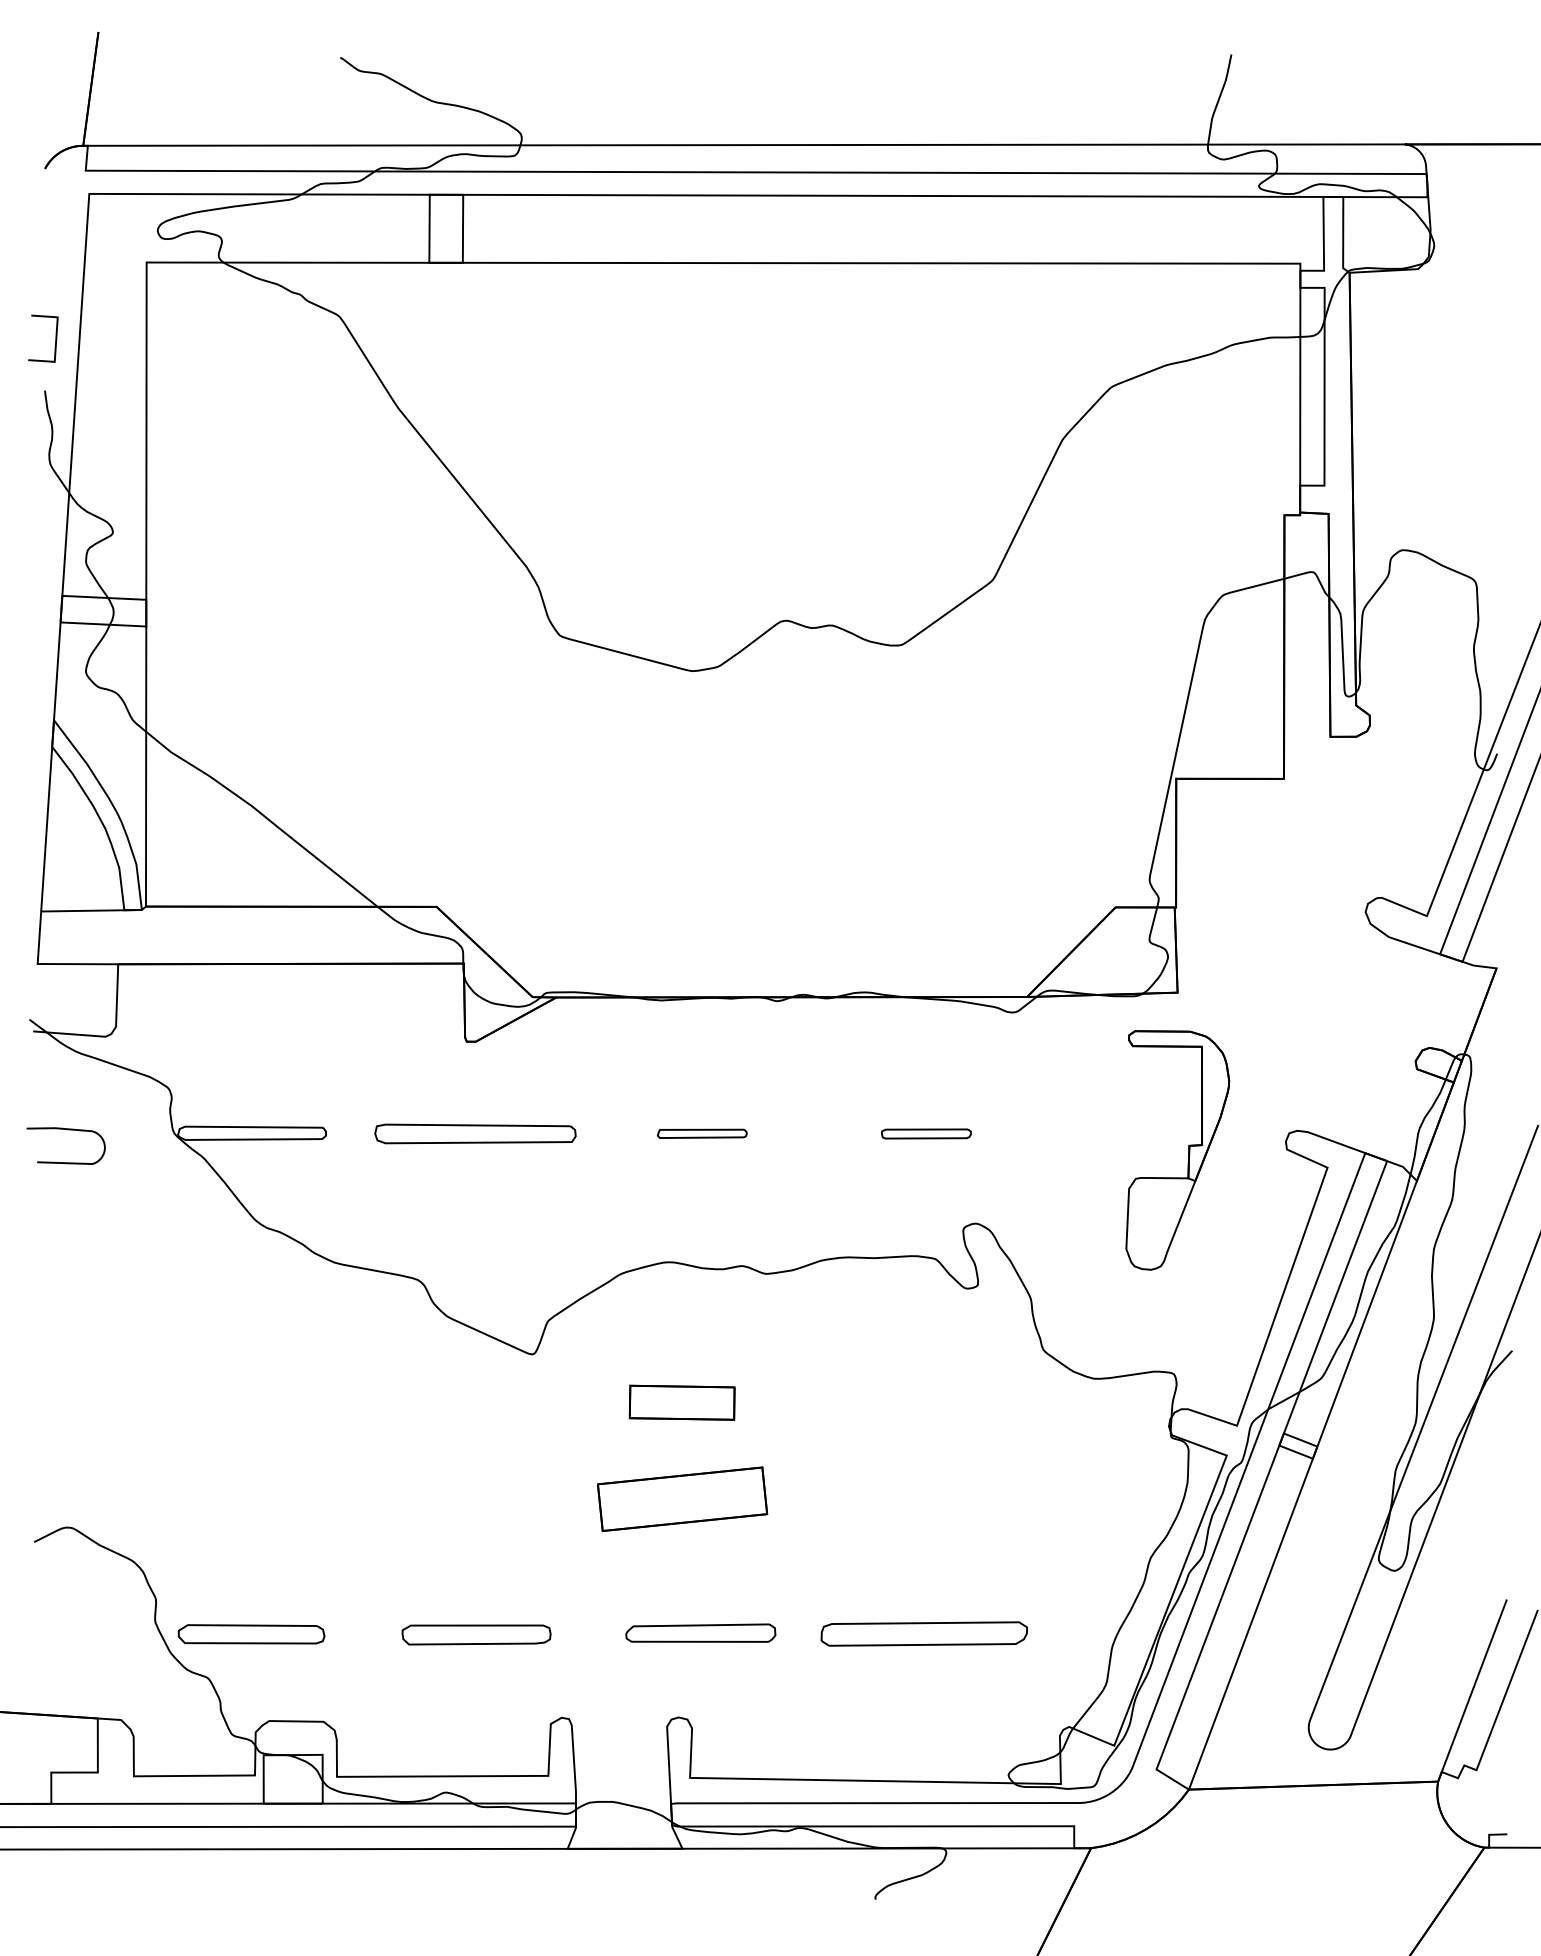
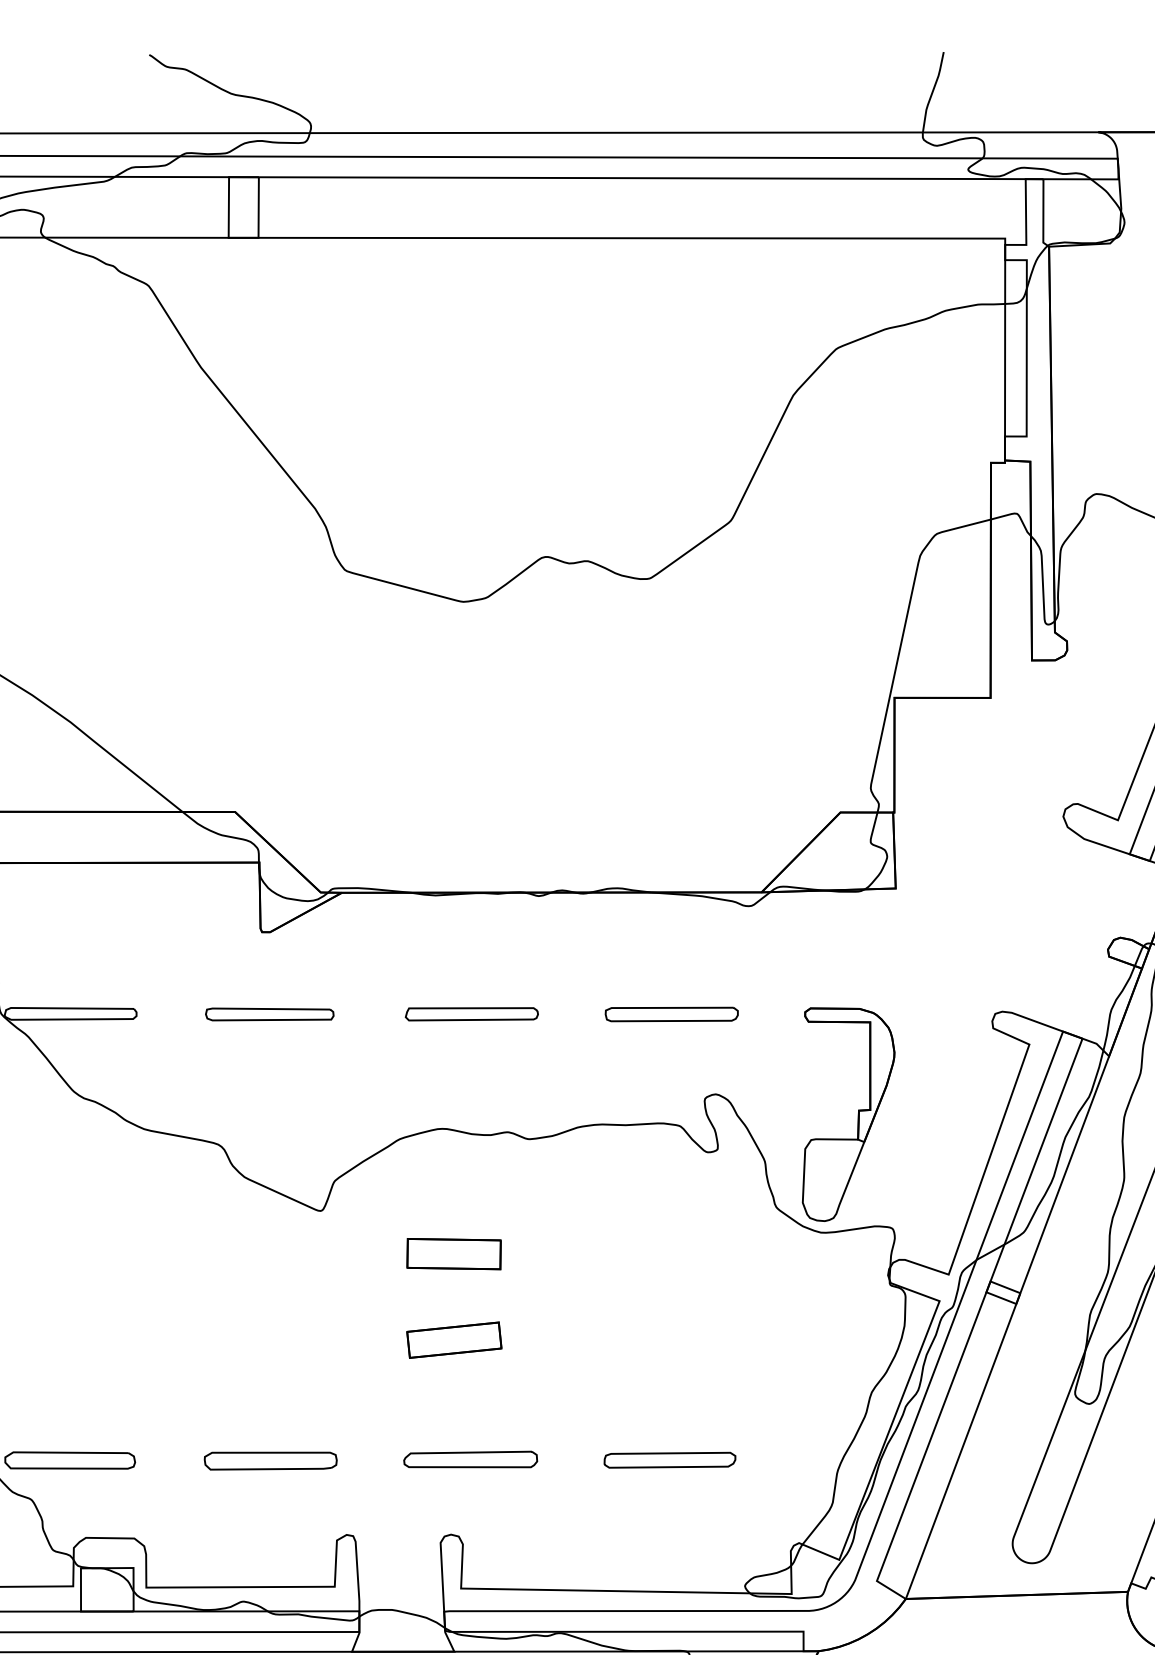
part: (475, 1133) -> (269, 1014), size x0.71
part: (702, 1133) -> (472, 1014), size x1.67
part: (926, 1133) -> (671, 1014), size x1.67
part: (1188, 1150) -> (858, 1114), moved
part: (682, 1499) -> (454, 1340), size x0.62
part: (924, 1633) -> (670, 1459), size x0.71

